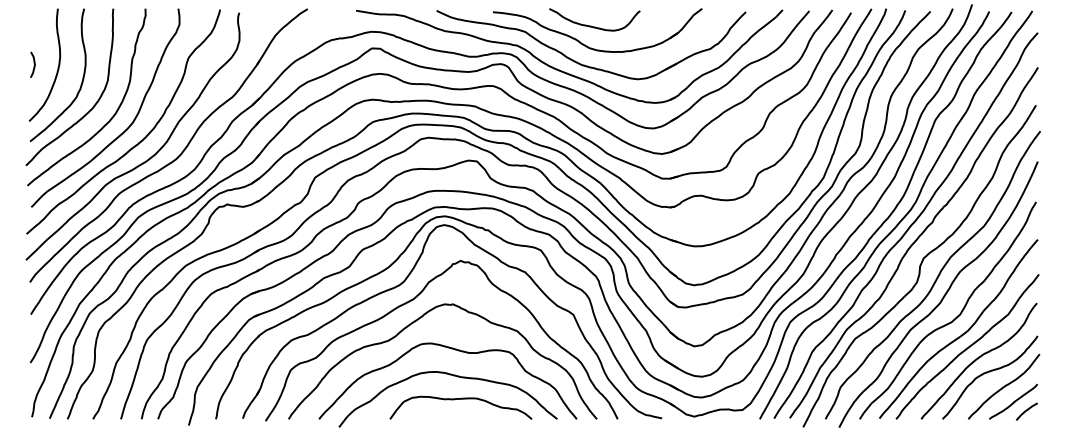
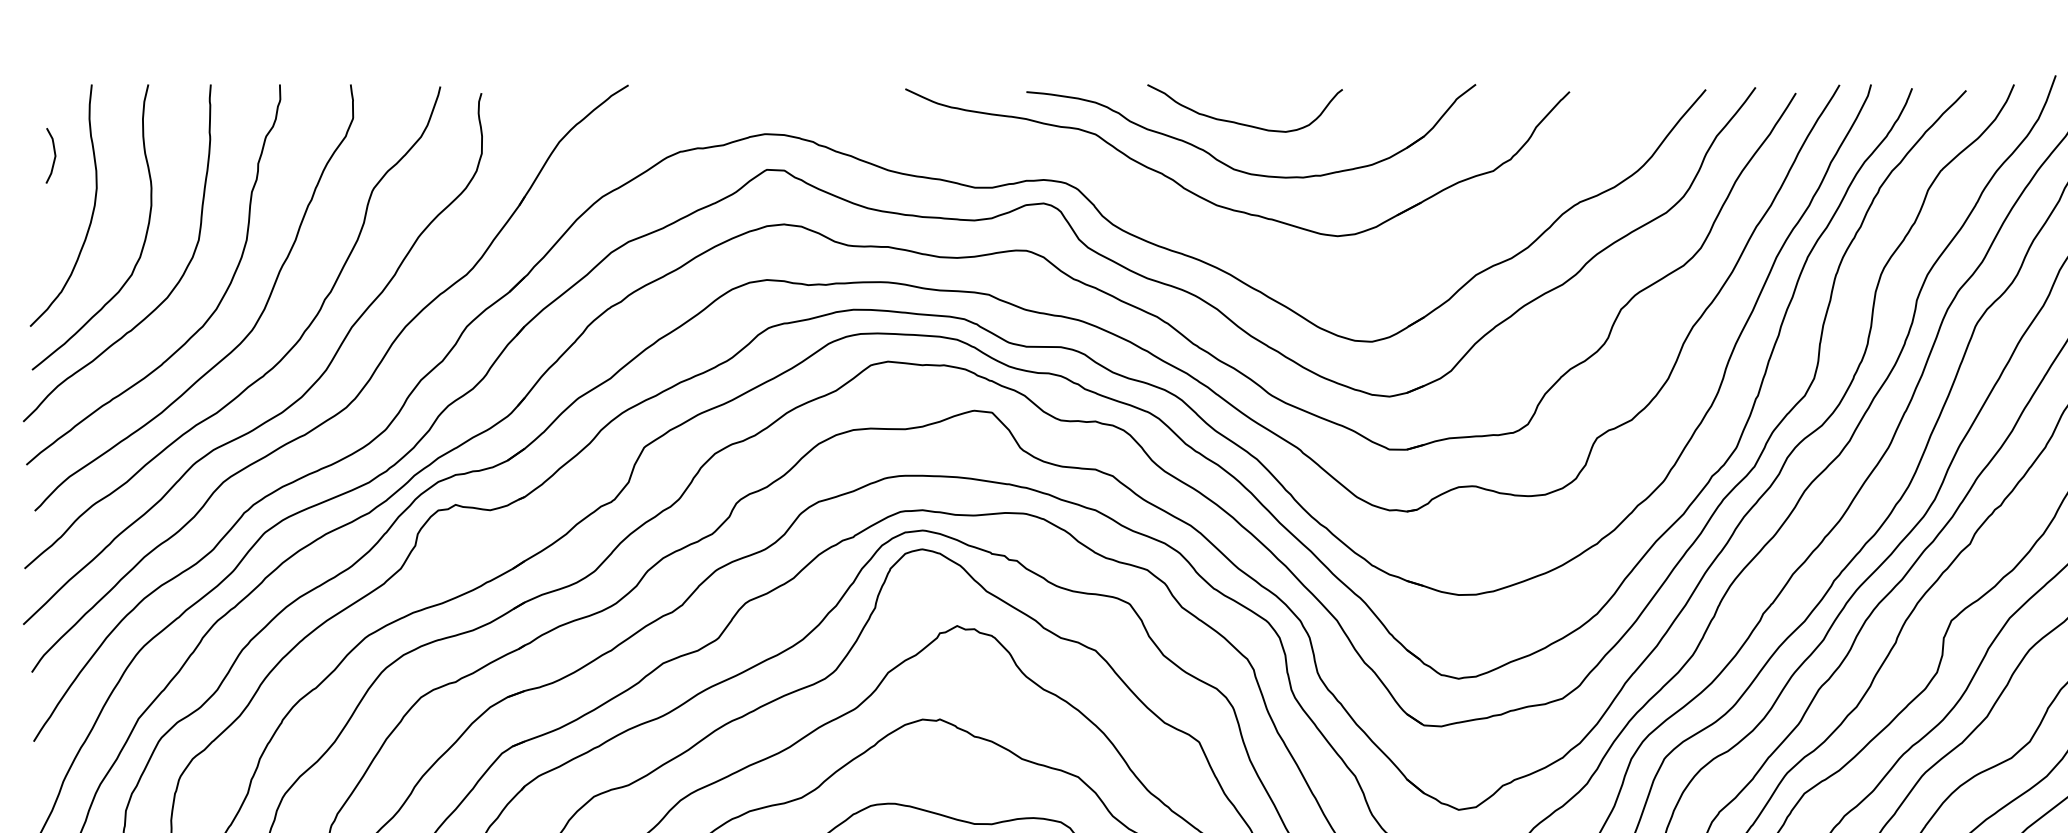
curve: (33, 63) -> (52, 152), moved
part: (562, 70) -> (1175, 217), removed

